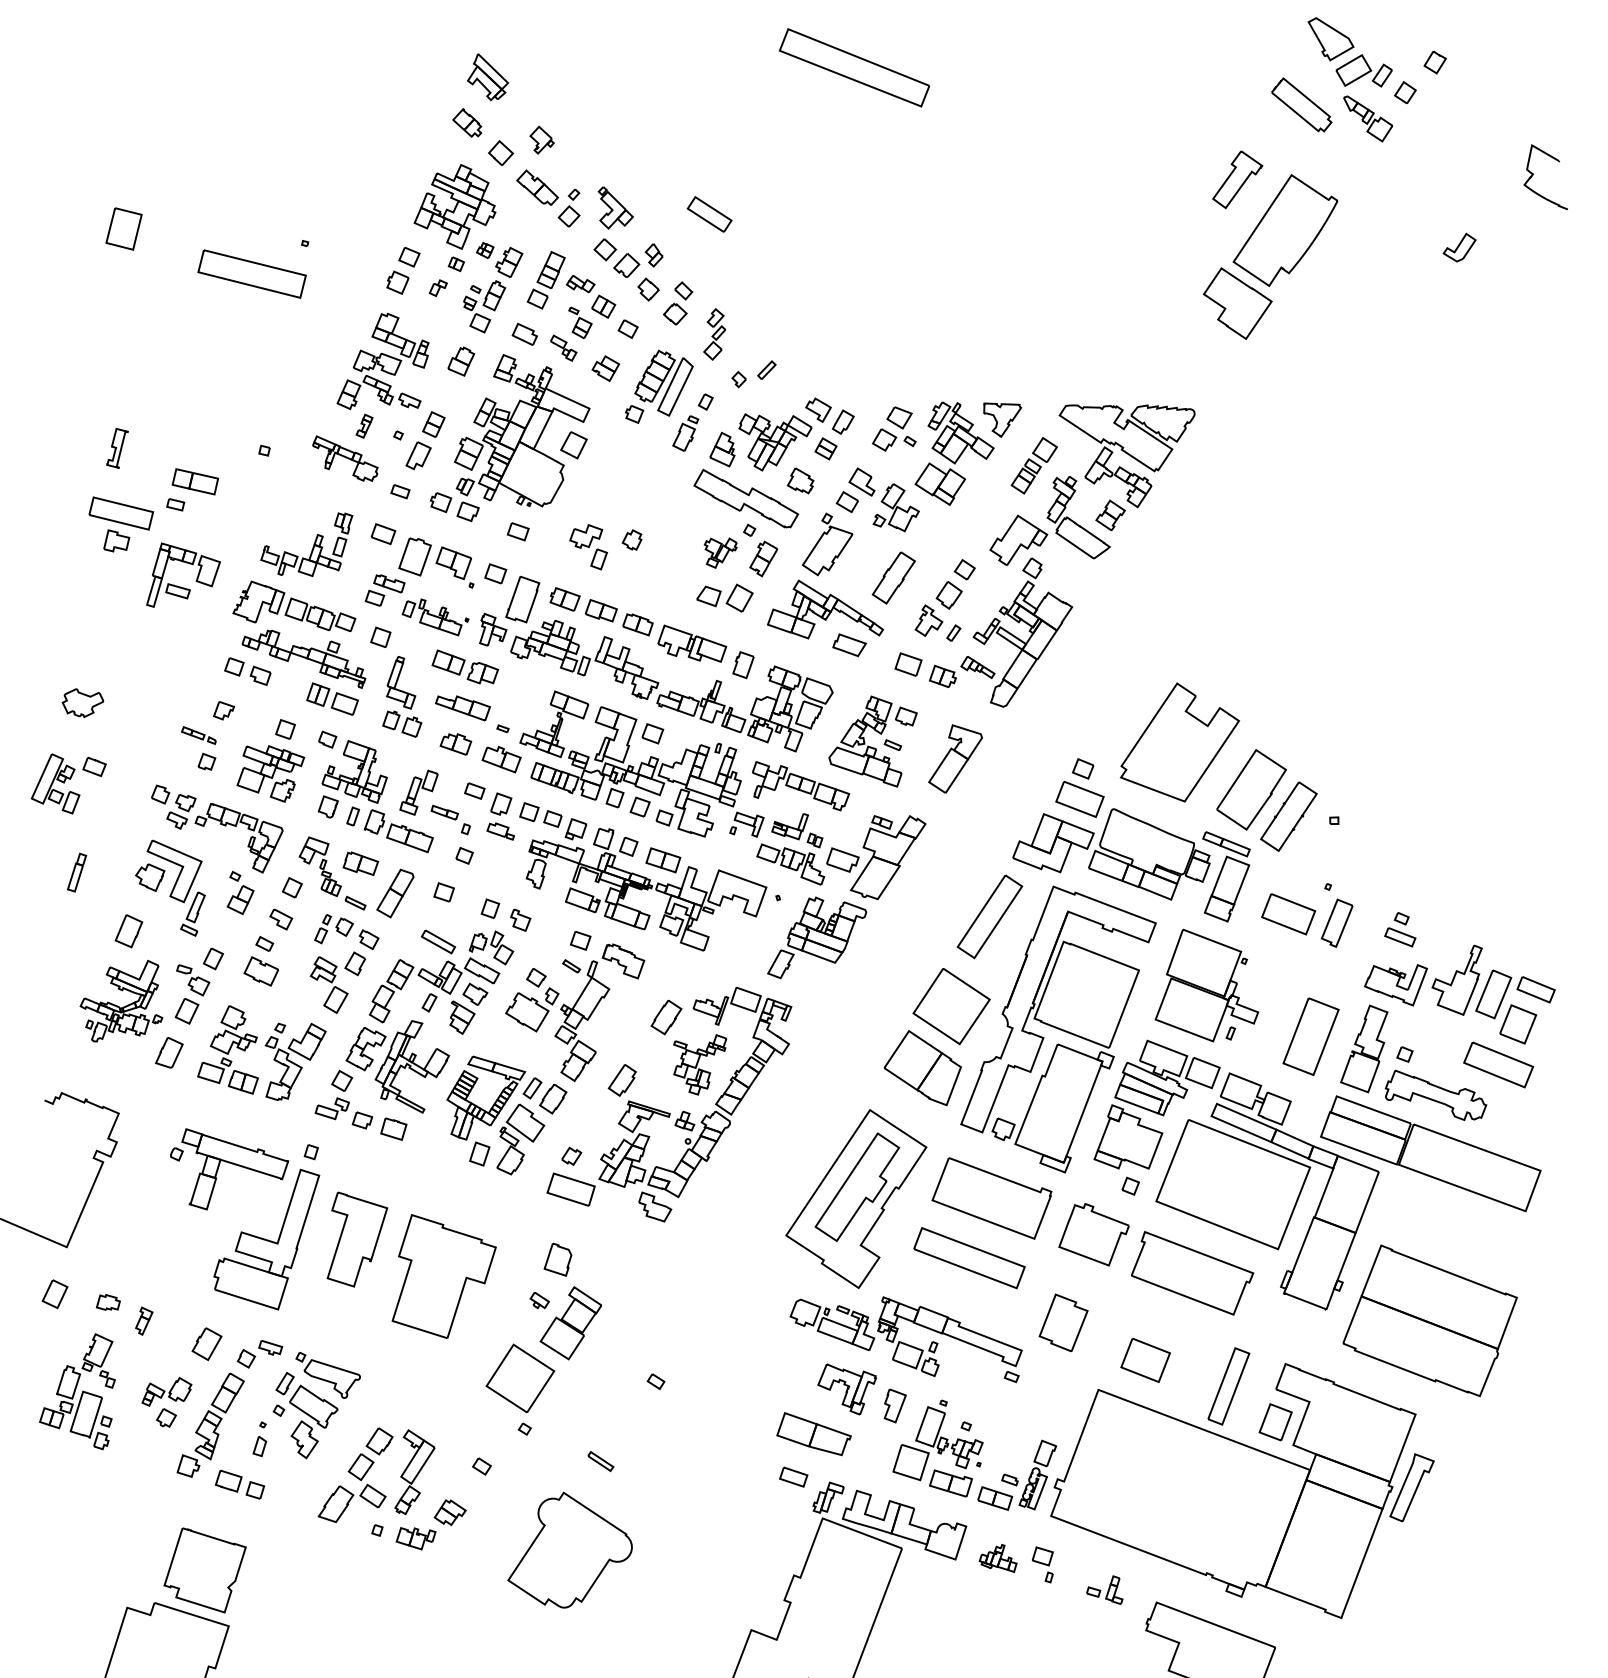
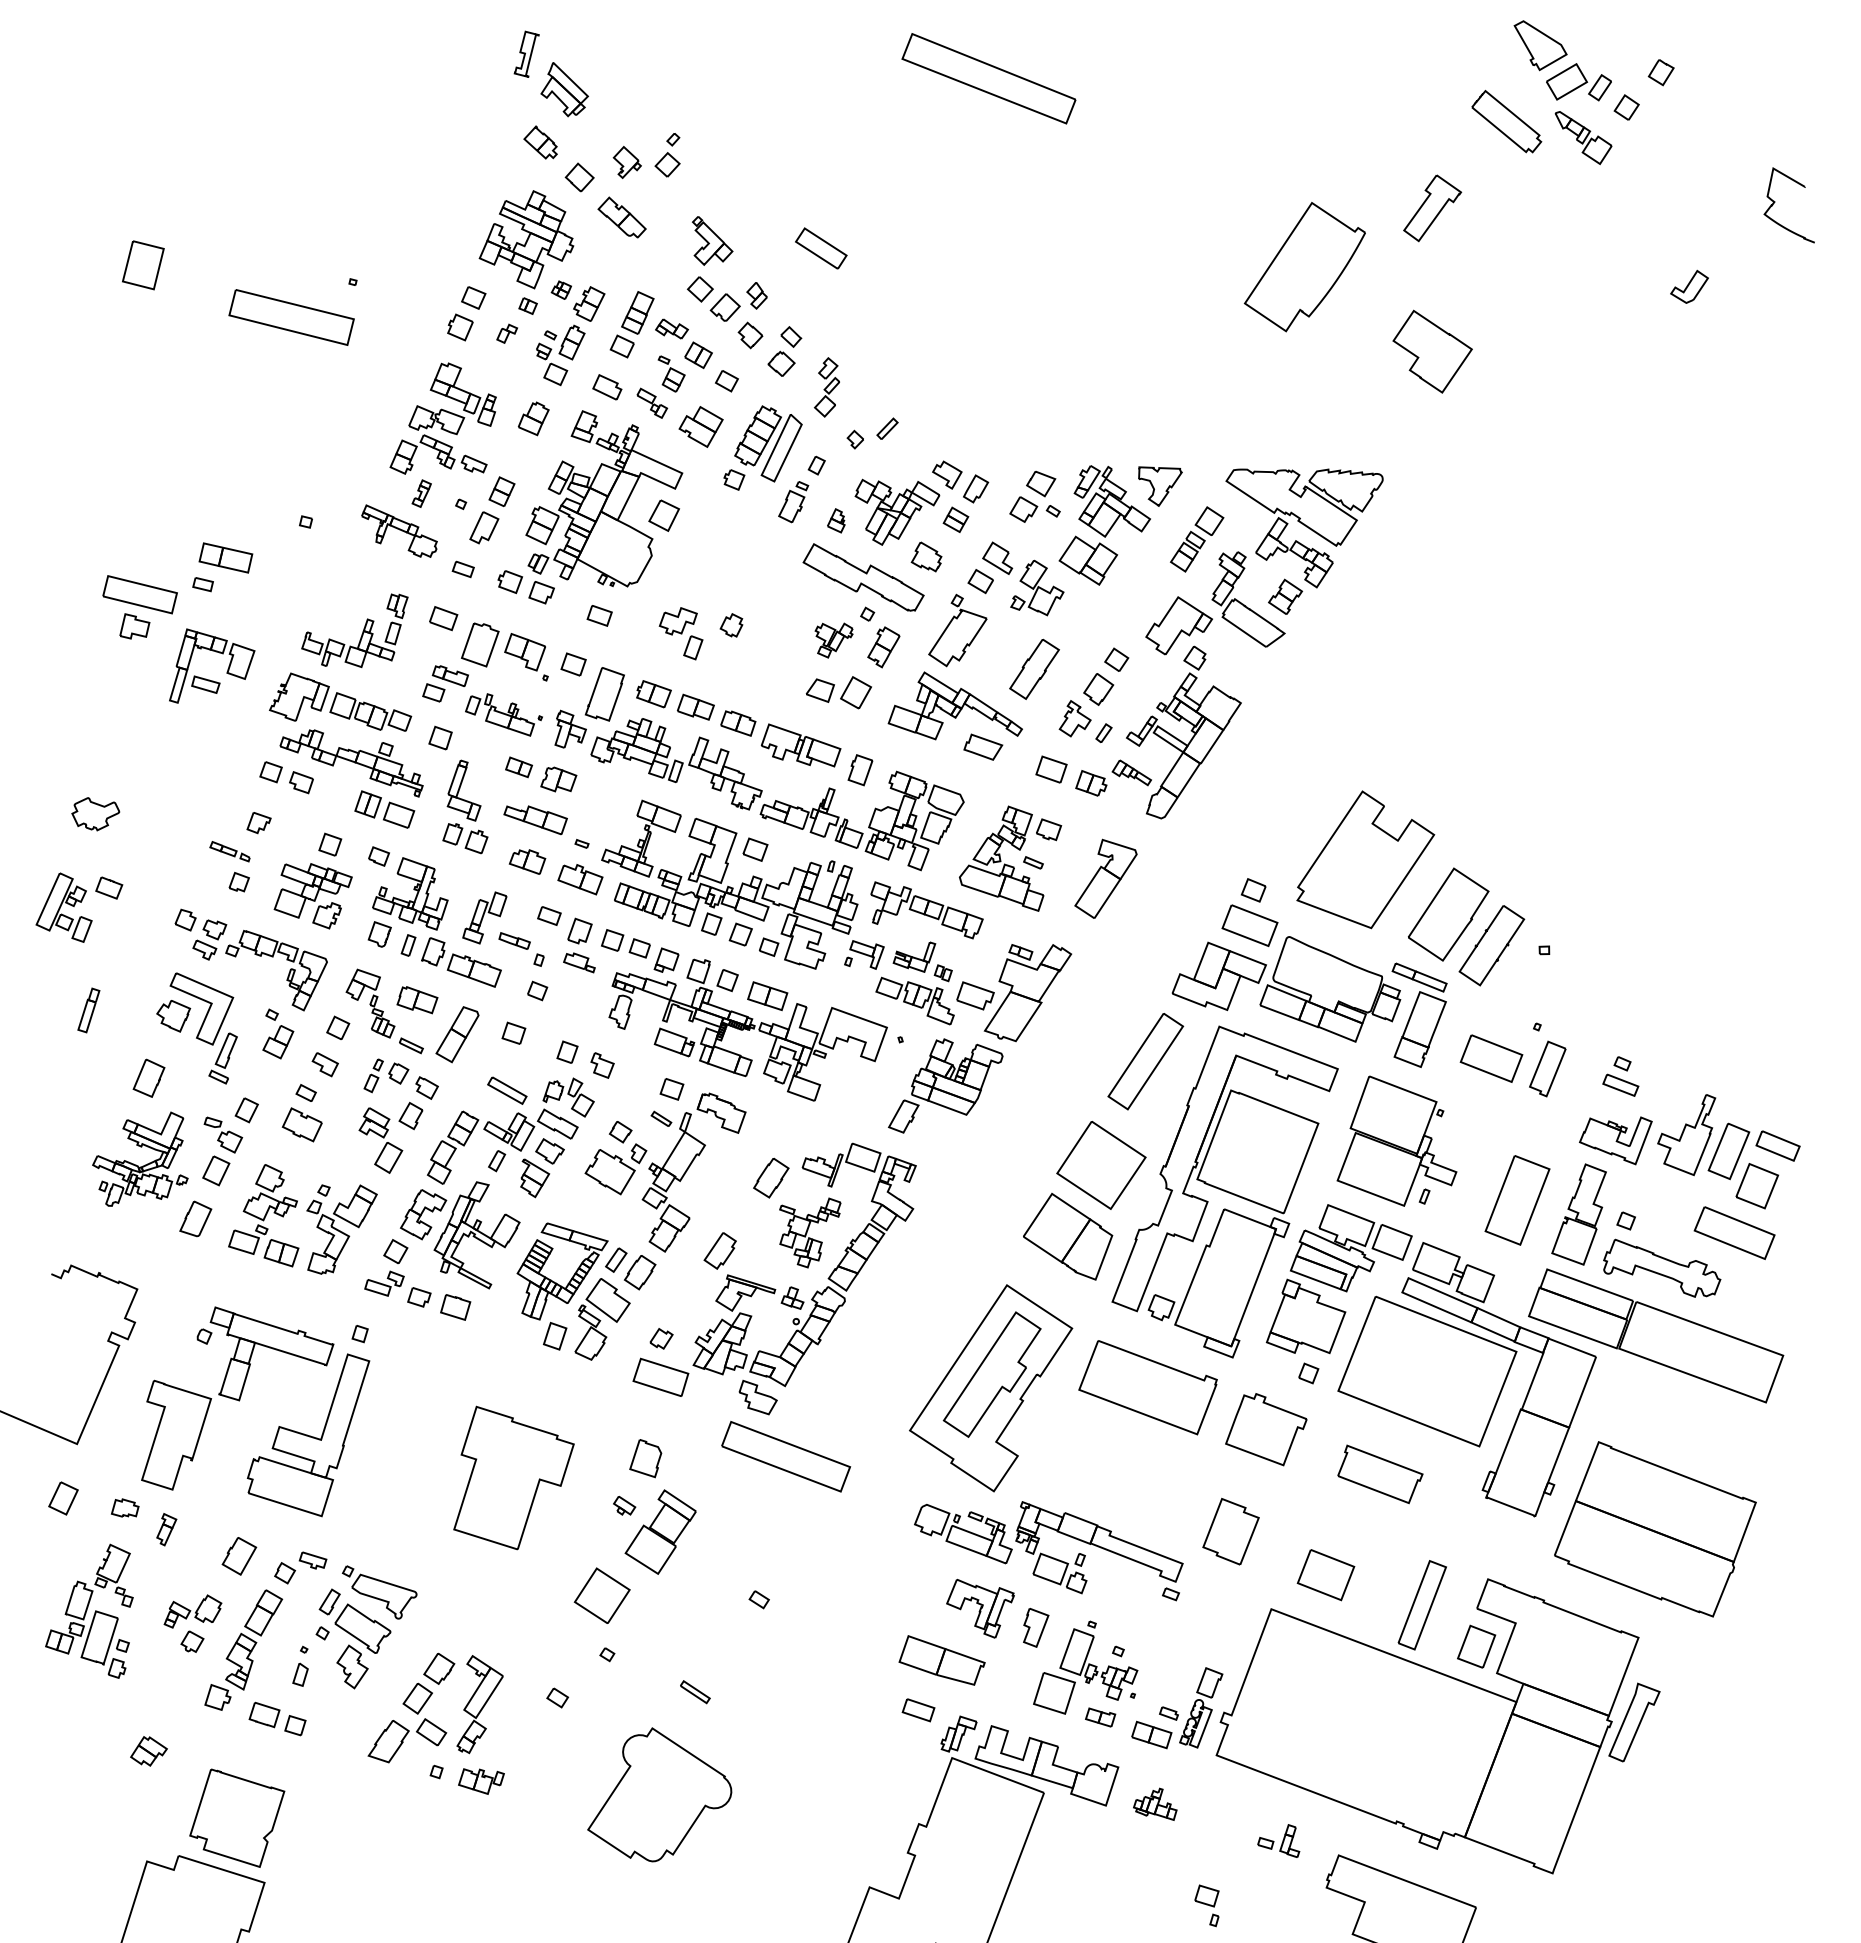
part: (569, 208) -> (667, 155), moved
part: (1285, 230) -> (1304, 267), moved
part: (605, 368) -> (700, 426), size x1.4
part: (117, 447) -> (526, 53), moved
part: (722, 449) -> (836, 520), size x0.6
part: (448, 662) -> (518, 767), size x0.7
part: (357, 1238) -> (176, 1434), moved
part: (969, 1257) -> (786, 1456), moved
part: (1192, 1273) -> (1380, 1474), size x0.6
part: (520, 1378) -> (602, 1595), size x0.7
part: (950, 1483) -> (1100, 1717), size x0.6
part: (449, 1512) -> (148, 1751), moved
part: (1042, 1564) -> (1206, 1905), moved

